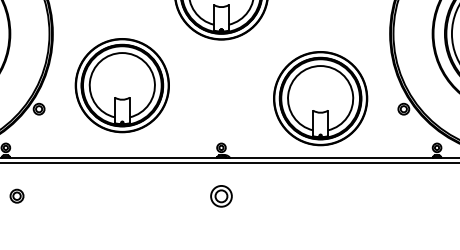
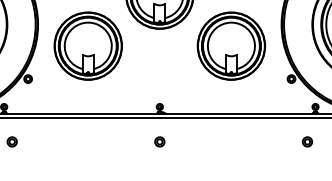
part: (121, 85) -> (87, 46), moved
part: (320, 98) -> (231, 46), moved
part: (221, 195) -> (159, 141), size x0.62
part: (425, 195) -> (307, 141), added

